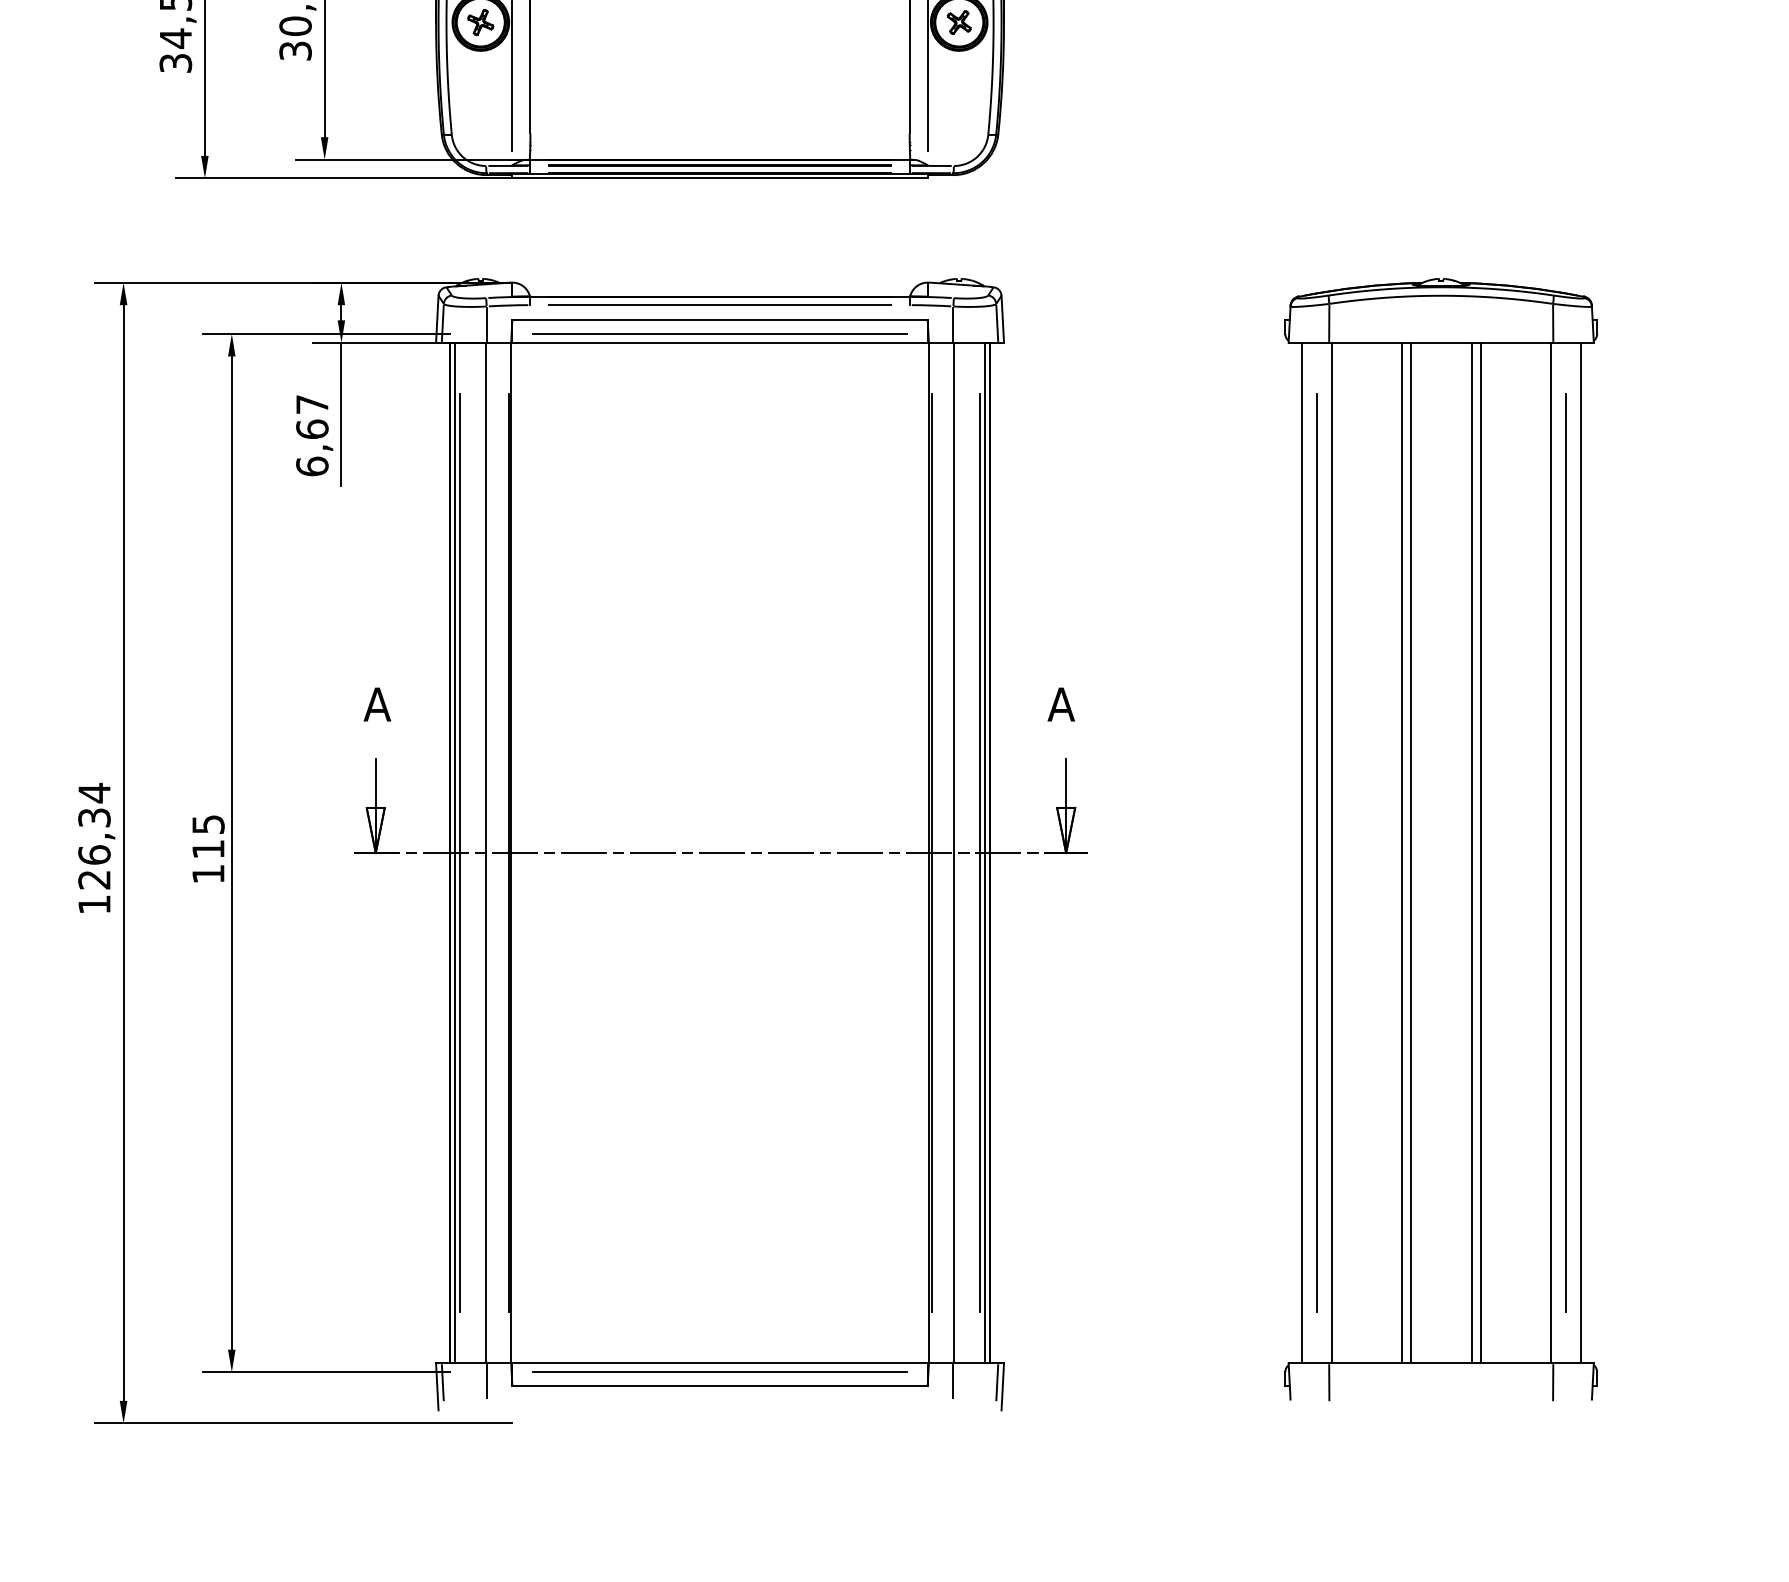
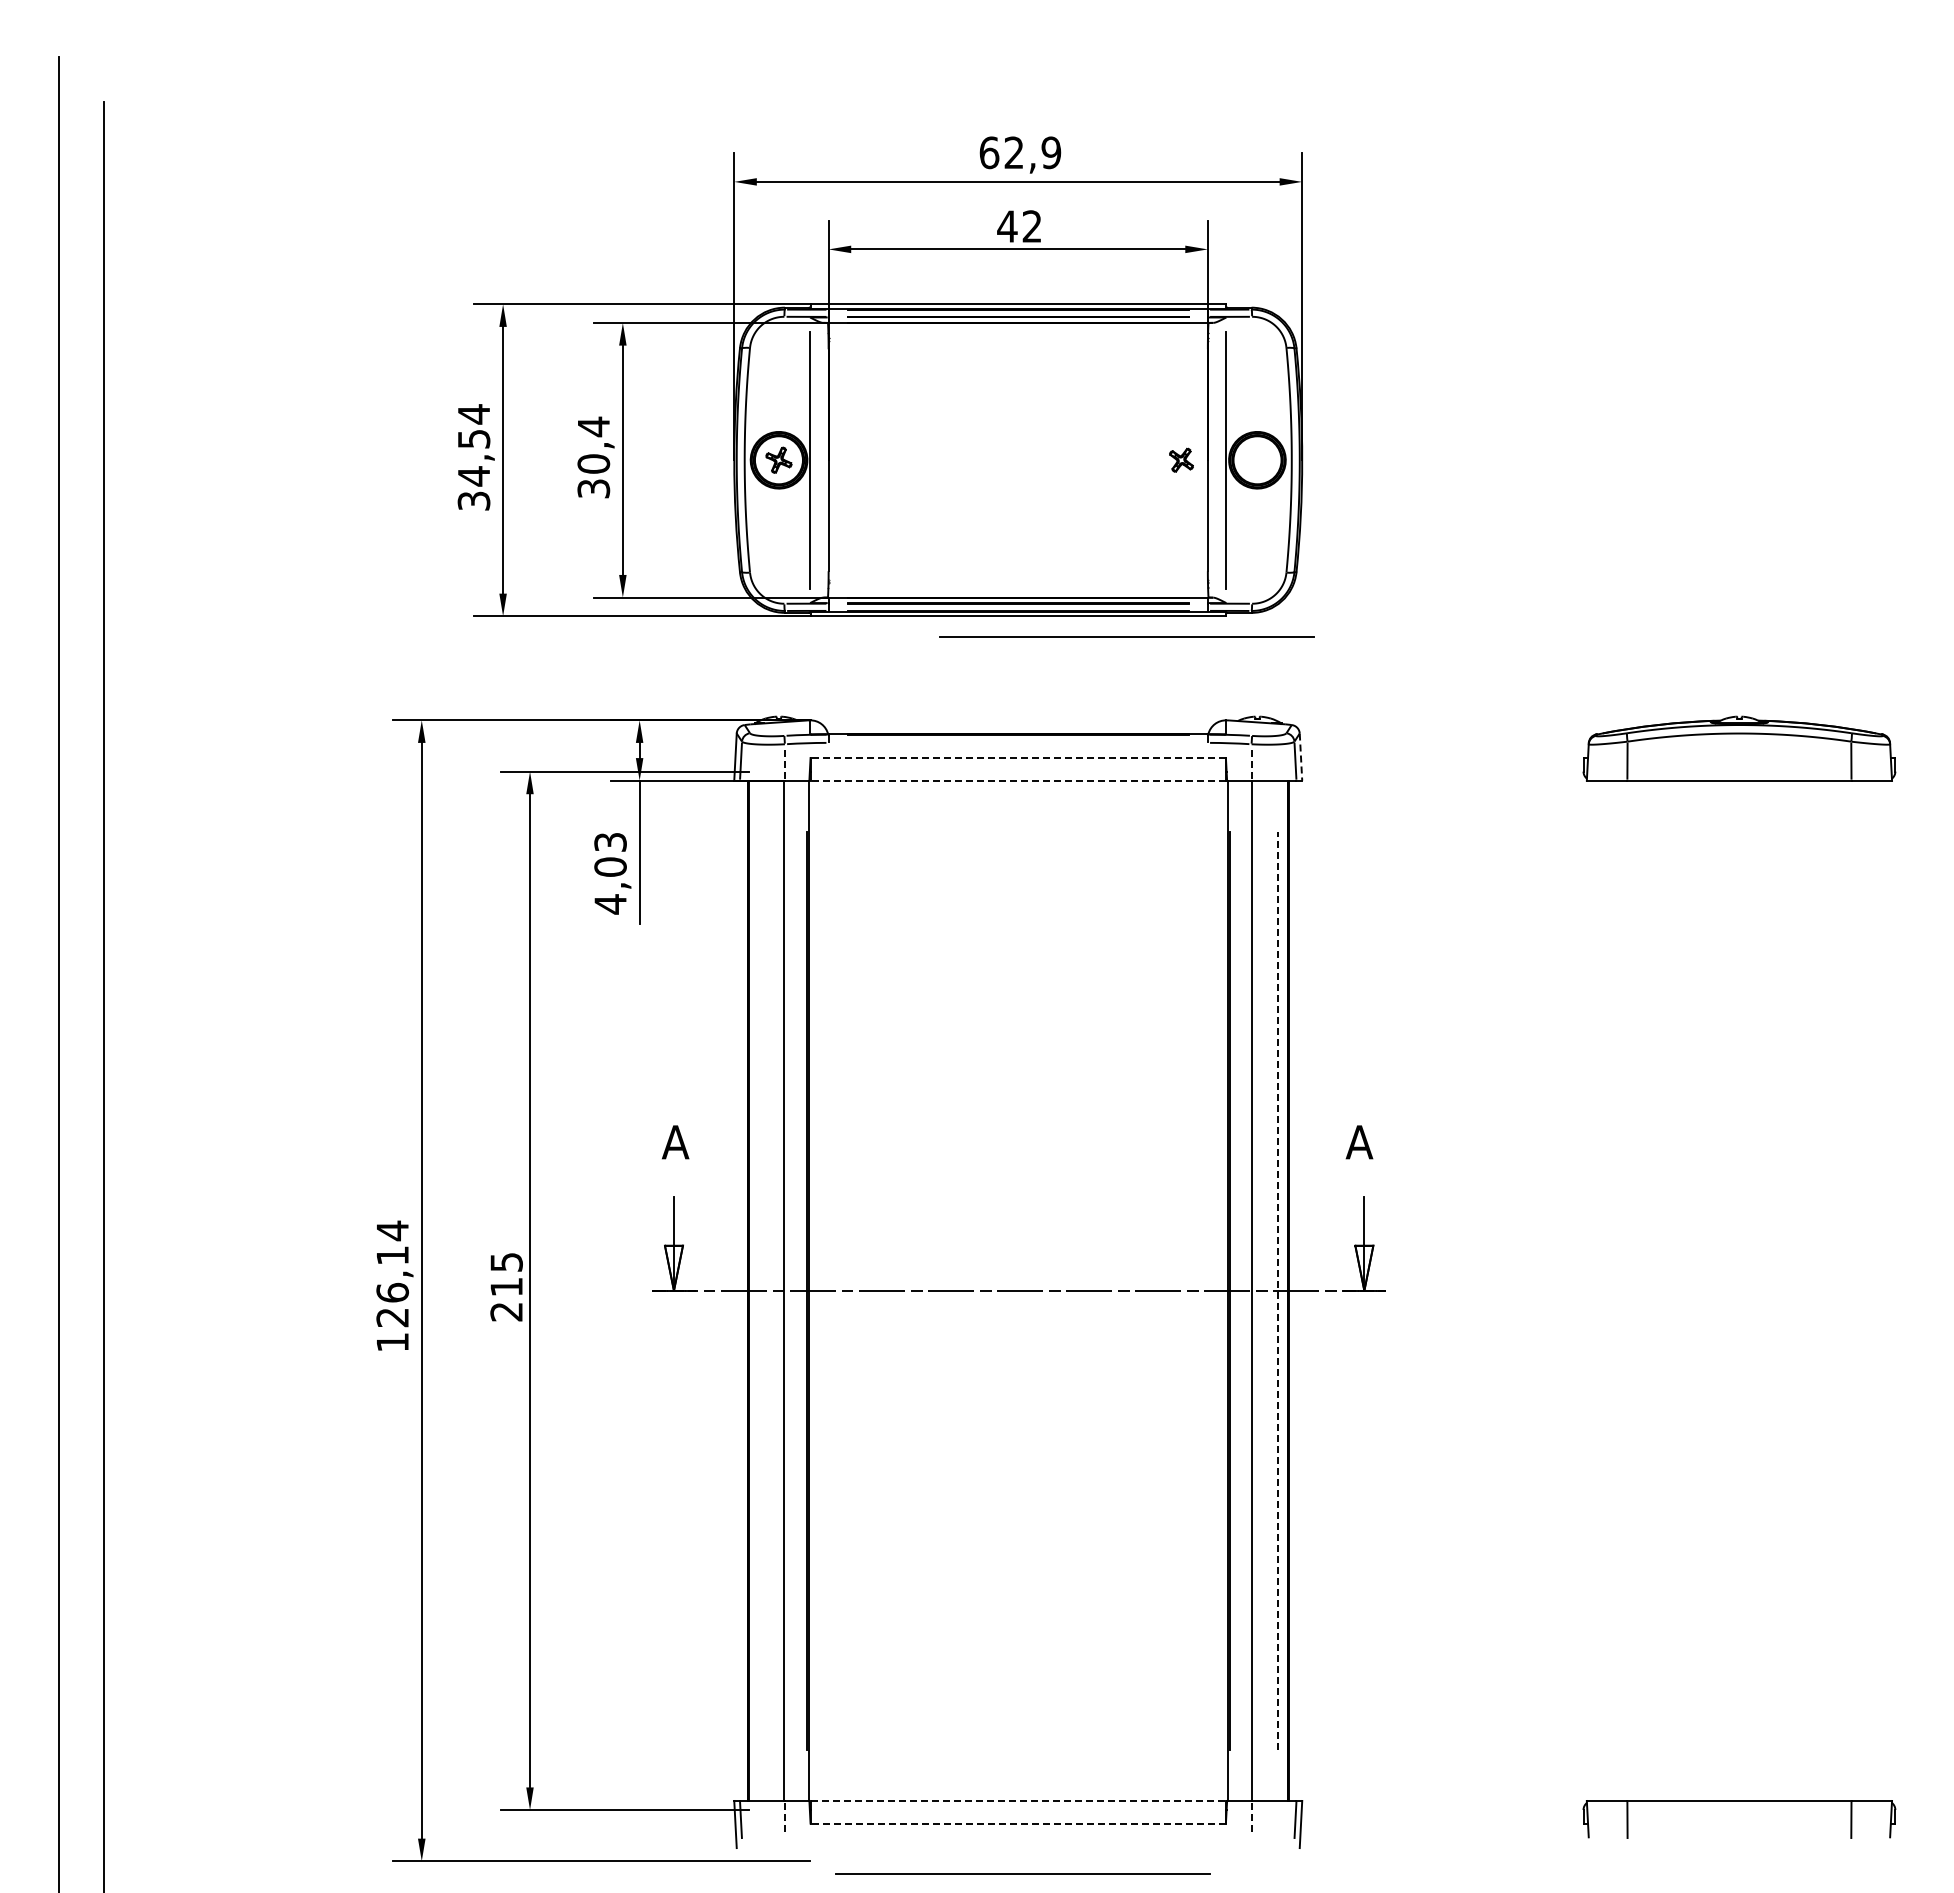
part: (959, 21) -> (1181, 459), moved
line: (719, 304) -> (1017, 742), removed
line: (1002, 319) -> (1300, 757), solid -> dashed
line: (720, 320) -> (1018, 758), solid -> dashed
line: (486, 323) -> (784, 761), solid -> dashed
line: (953, 323) -> (1251, 761), solid -> dashed
line: (719, 333) -> (1126, 636), moved
line: (720, 342) -> (1018, 780), solid -> dashed
text: (312, 435) -> (610, 873), 6,67 -> 4,03
text: (94, 817) -> (392, 1255), 126,34 -> 126,14
line: (455, 852) -> (753, 1290), removed
line: (460, 852) -> (758, 1290), removed
line: (979, 852) -> (1277, 1290), solid -> dashed
line: (985, 852) -> (1283, 1290), removed
line: (1301, 852) -> (1599, 1290), removed
line: (1316, 852) -> (1614, 1290), removed
line: (1332, 852) -> (1630, 1290), removed
line: (1401, 852) -> (1699, 1290), removed
line: (1410, 852) -> (1708, 1290), removed
line: (1471, 852) -> (1769, 1290), removed
line: (1480, 852) -> (1778, 1290), removed
line: (1550, 852) -> (1848, 1290), removed
line: (1565, 852) -> (1863, 1290), removed
line: (1580, 852) -> (1878, 1290), removed
text: (208, 874) -> (506, 1312), 115 -> 215
line: (720, 1362) -> (1018, 1800), solid -> dashed
line: (719, 1371) -> (1022, 1873), moved
line: (486, 1381) -> (784, 1819), solid -> dashed
line: (953, 1381) -> (1251, 1819), solid -> dashed
line: (720, 1385) -> (1018, 1823), solid -> dashed

